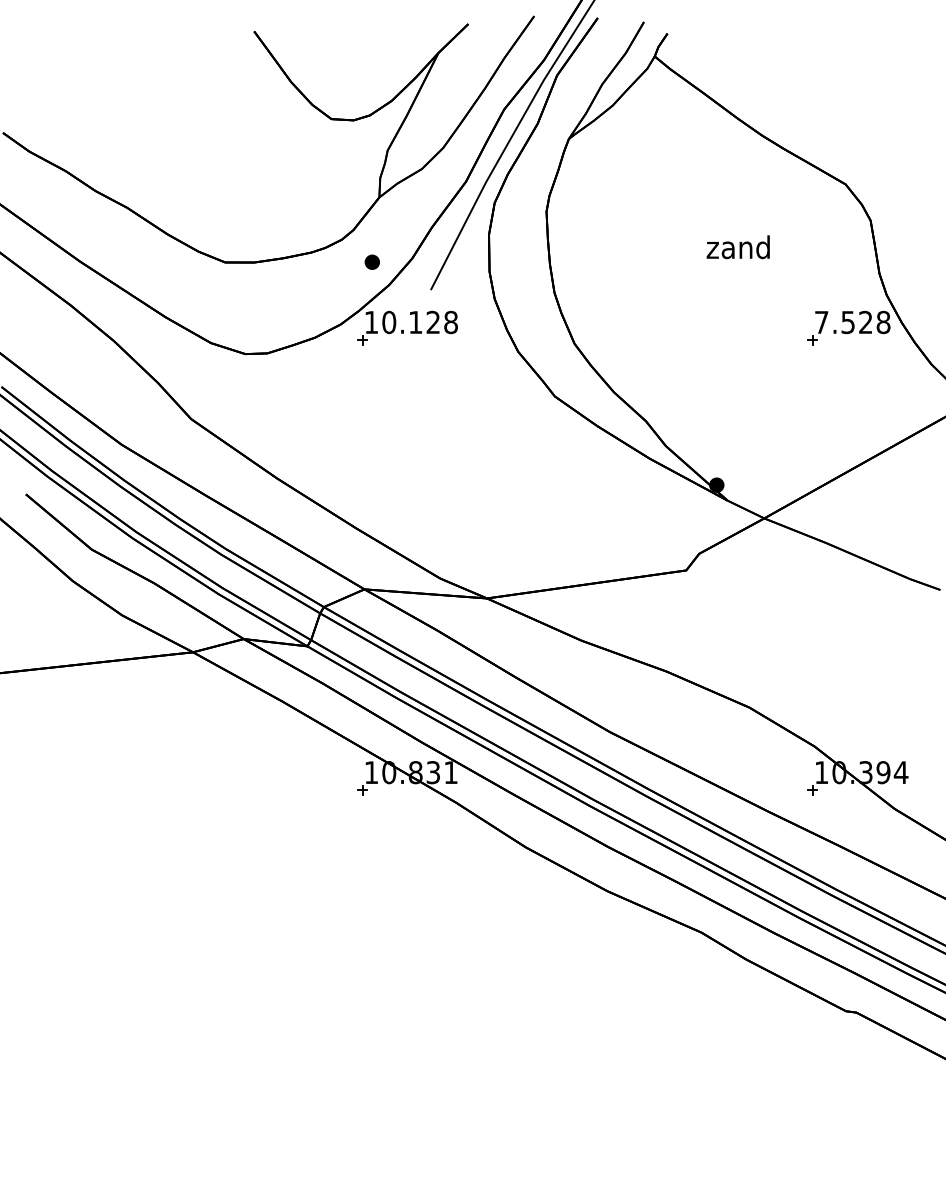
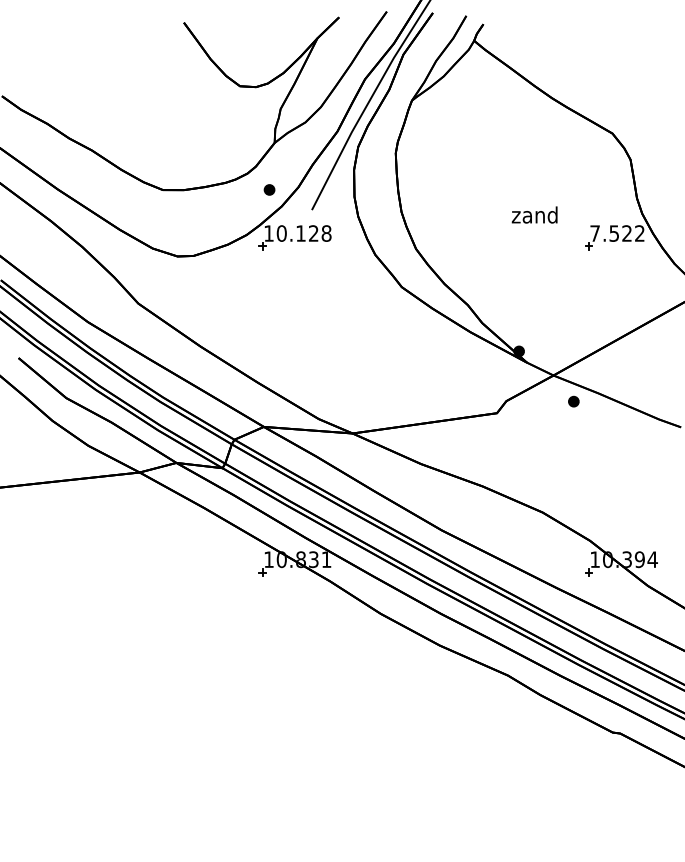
text: (738, 246) -> (534, 214), moved
text: (882, 322) -> (639, 233), 7.528 -> 7.522
part: (791, 554) -> (573, 401), added

